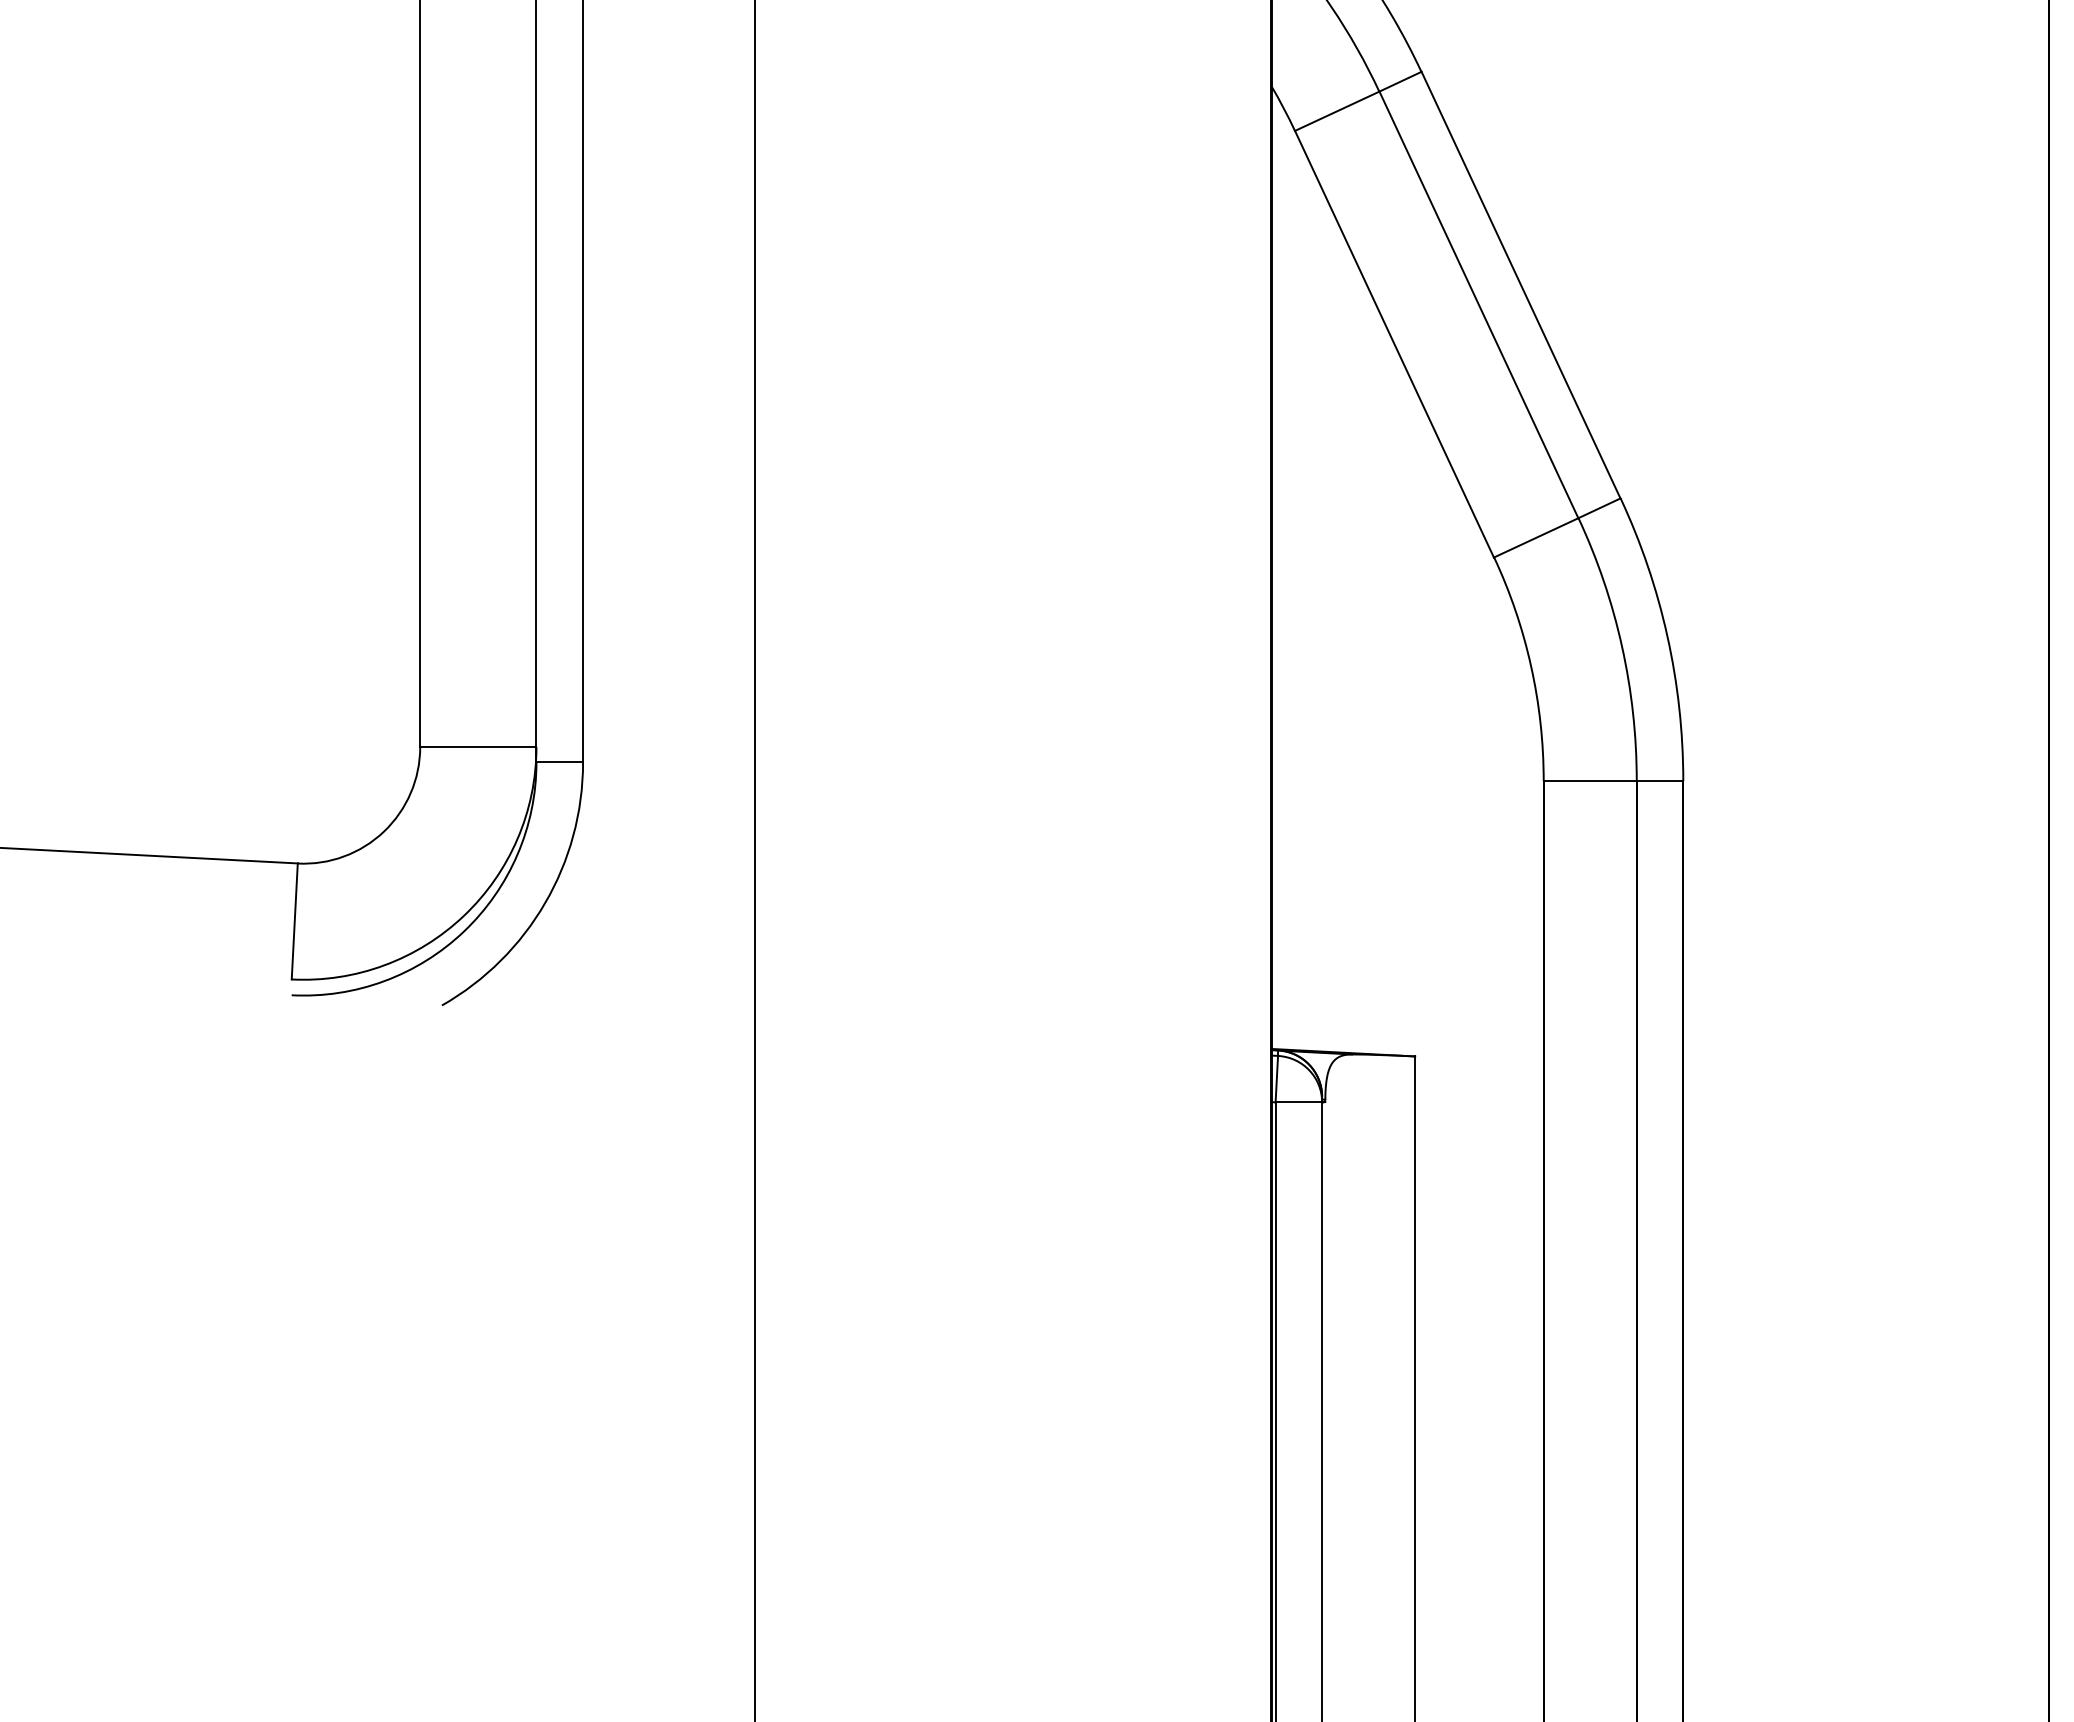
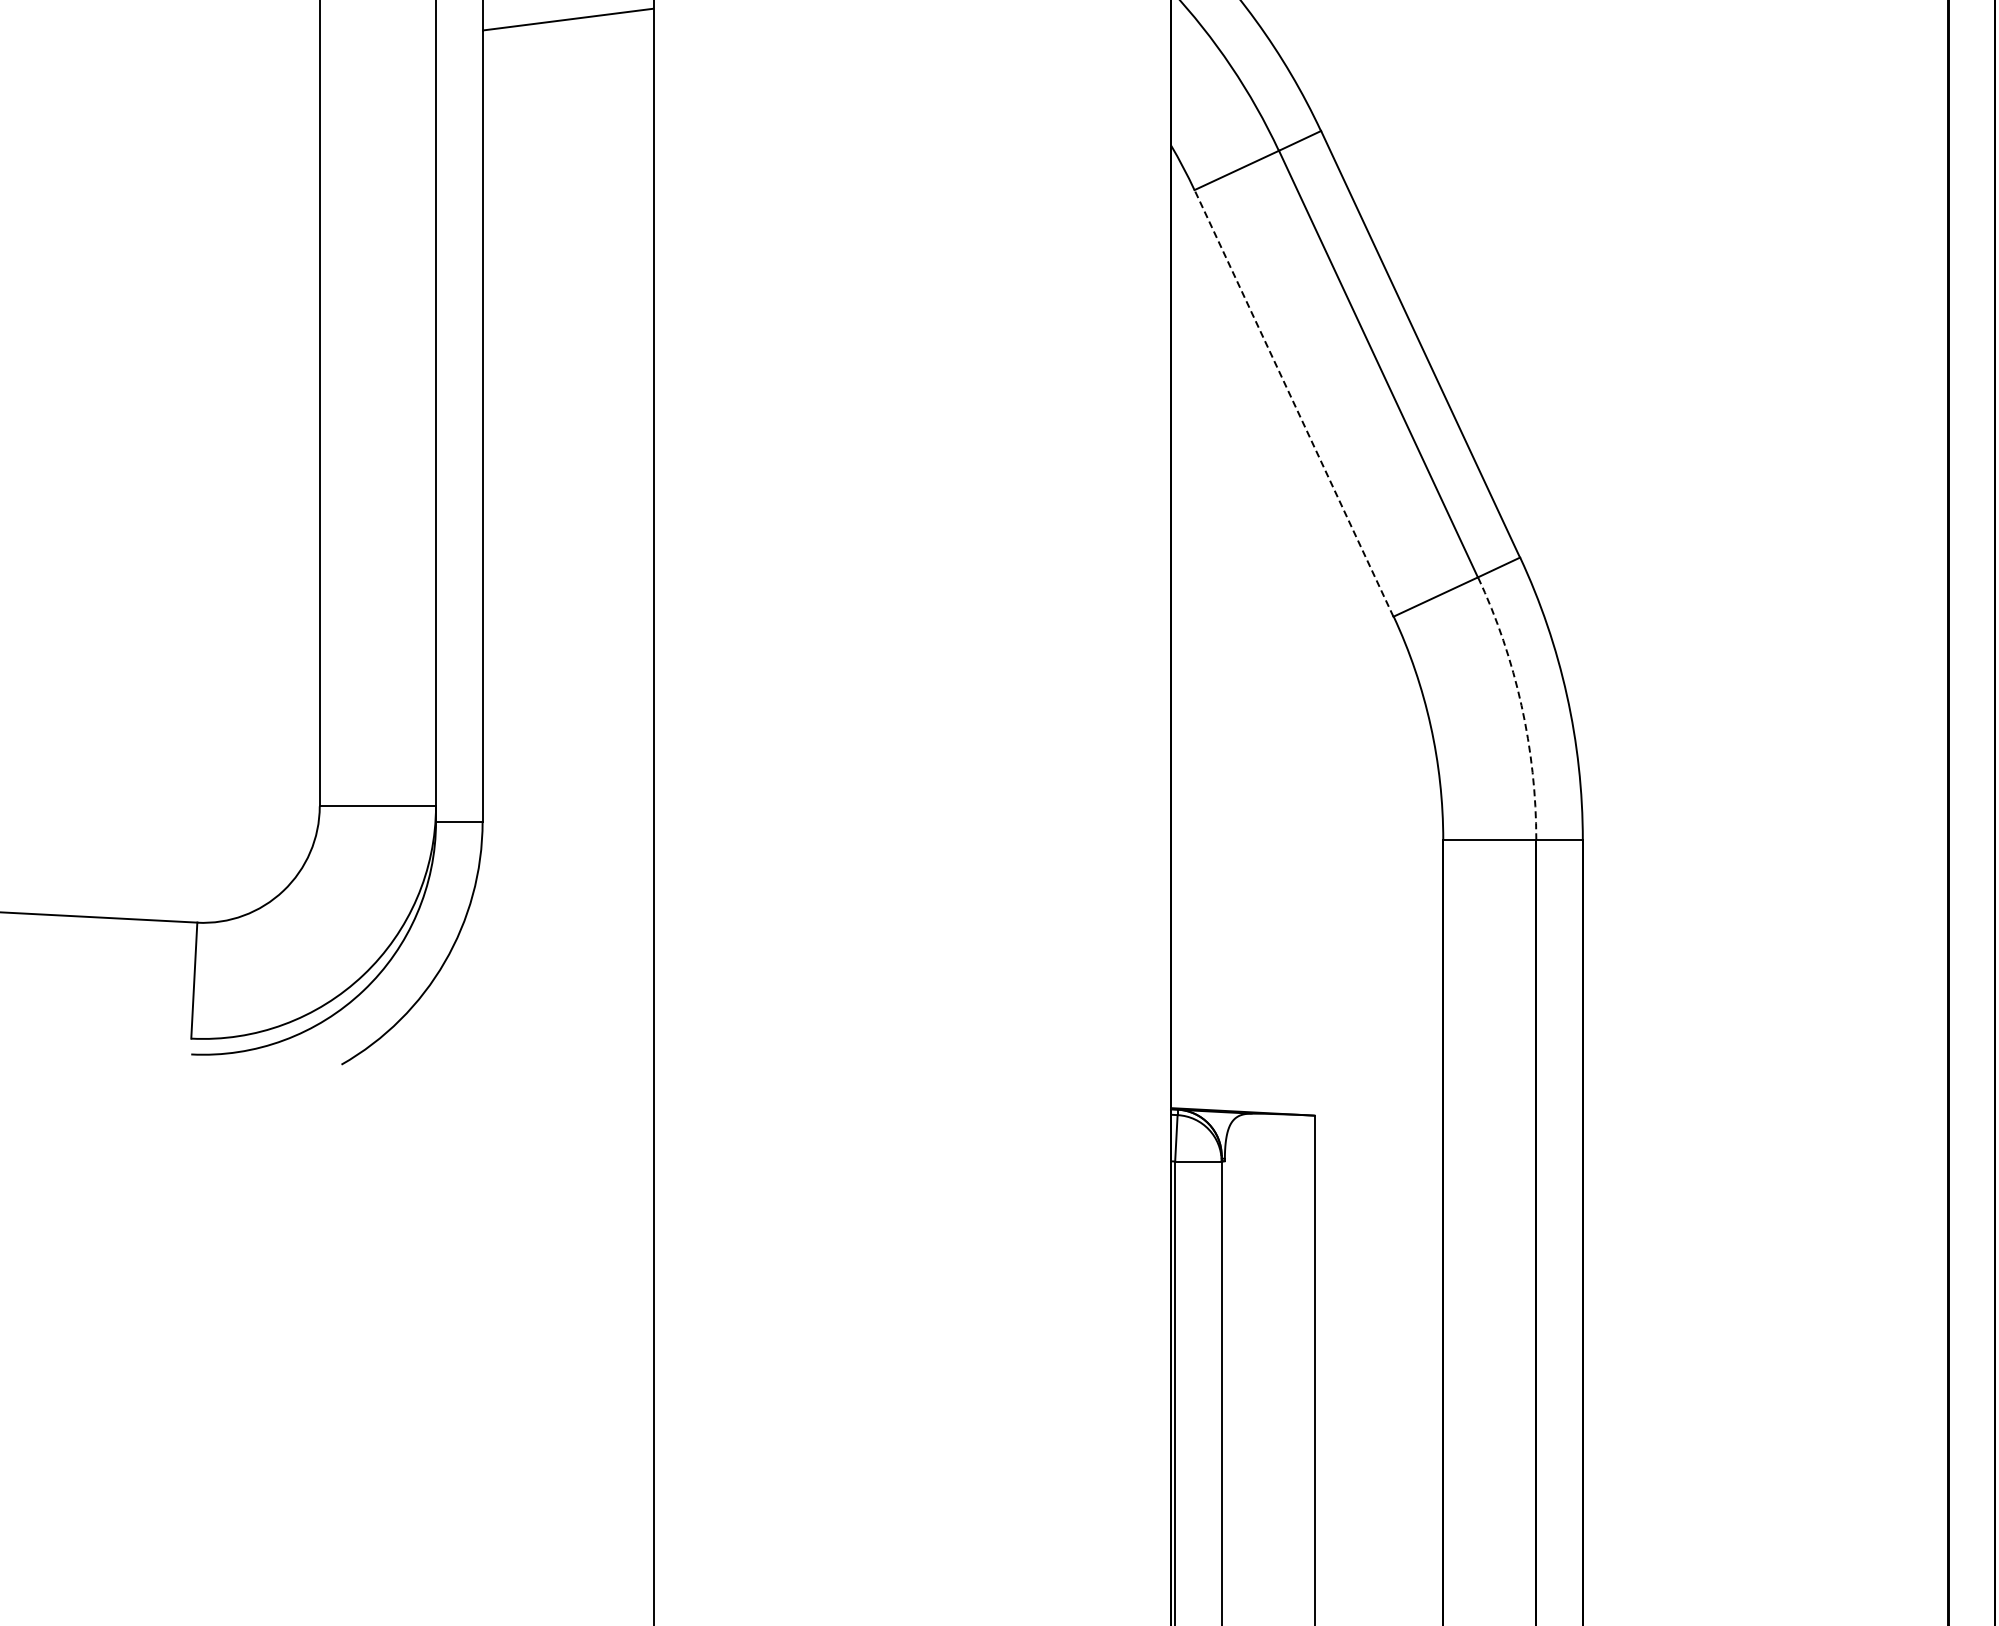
line: (1394, 343) -> (1294, 402), solid -> dashed
arc: (1622, 646) -> (1522, 705), solid -> dashed

